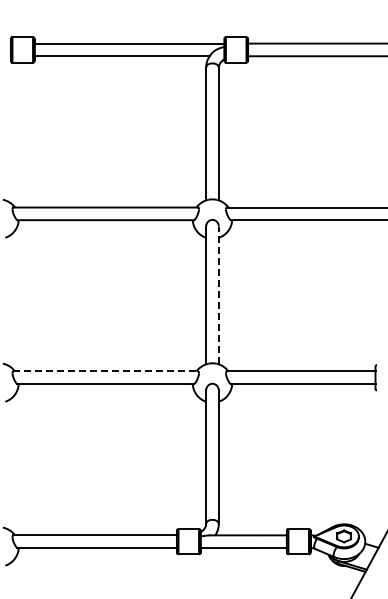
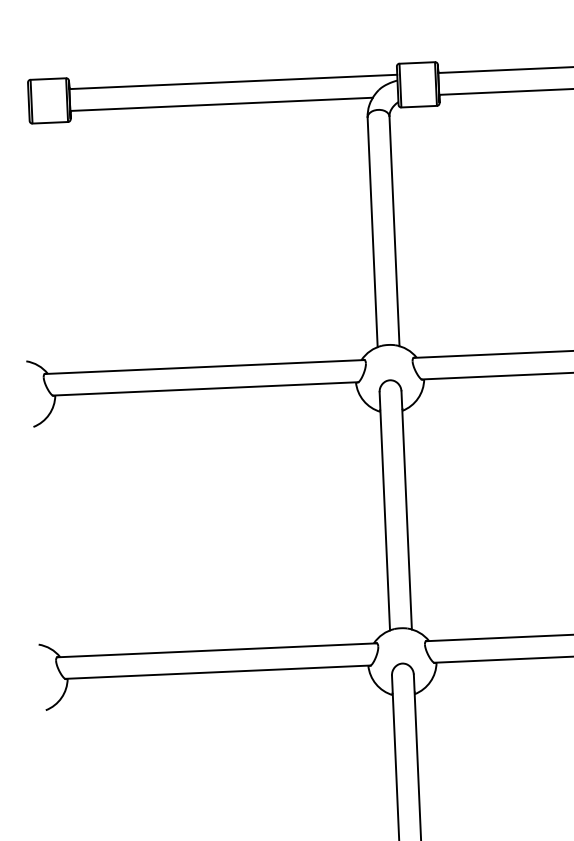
line: (218, 295) -> (406, 510), dashed -> solid
line: (105, 371) -> (216, 650), dashed -> solid

